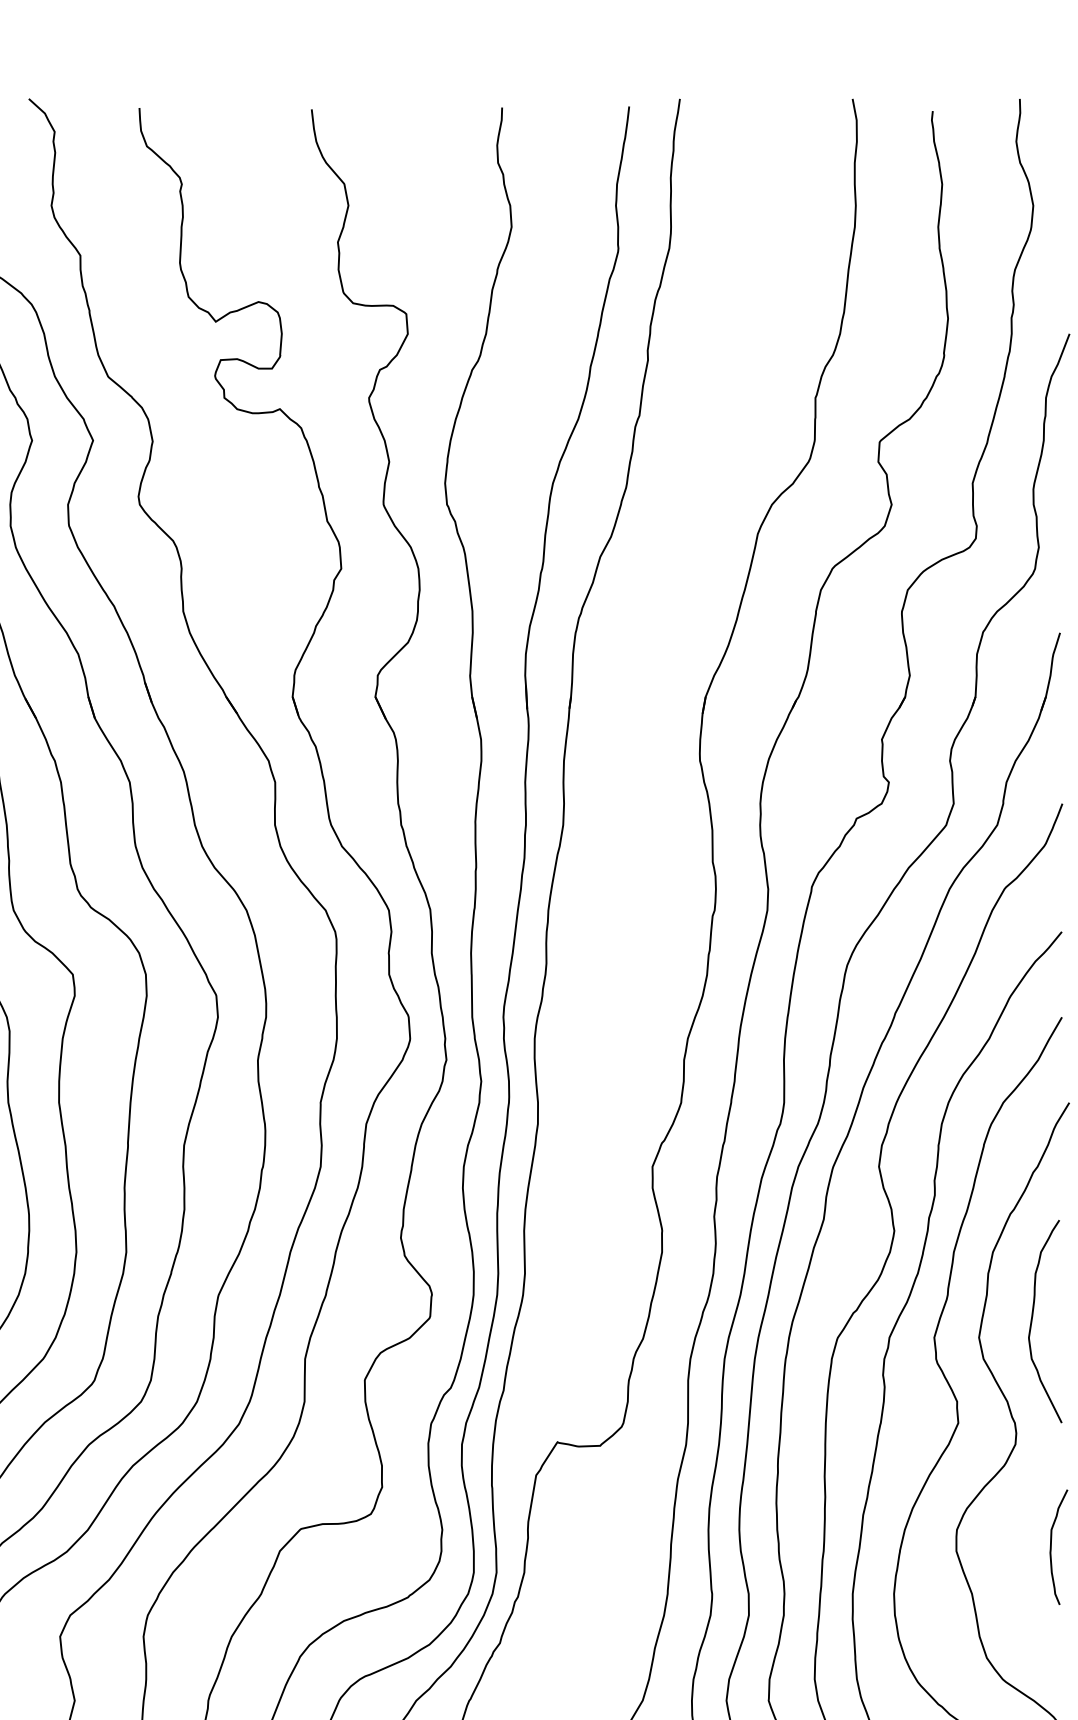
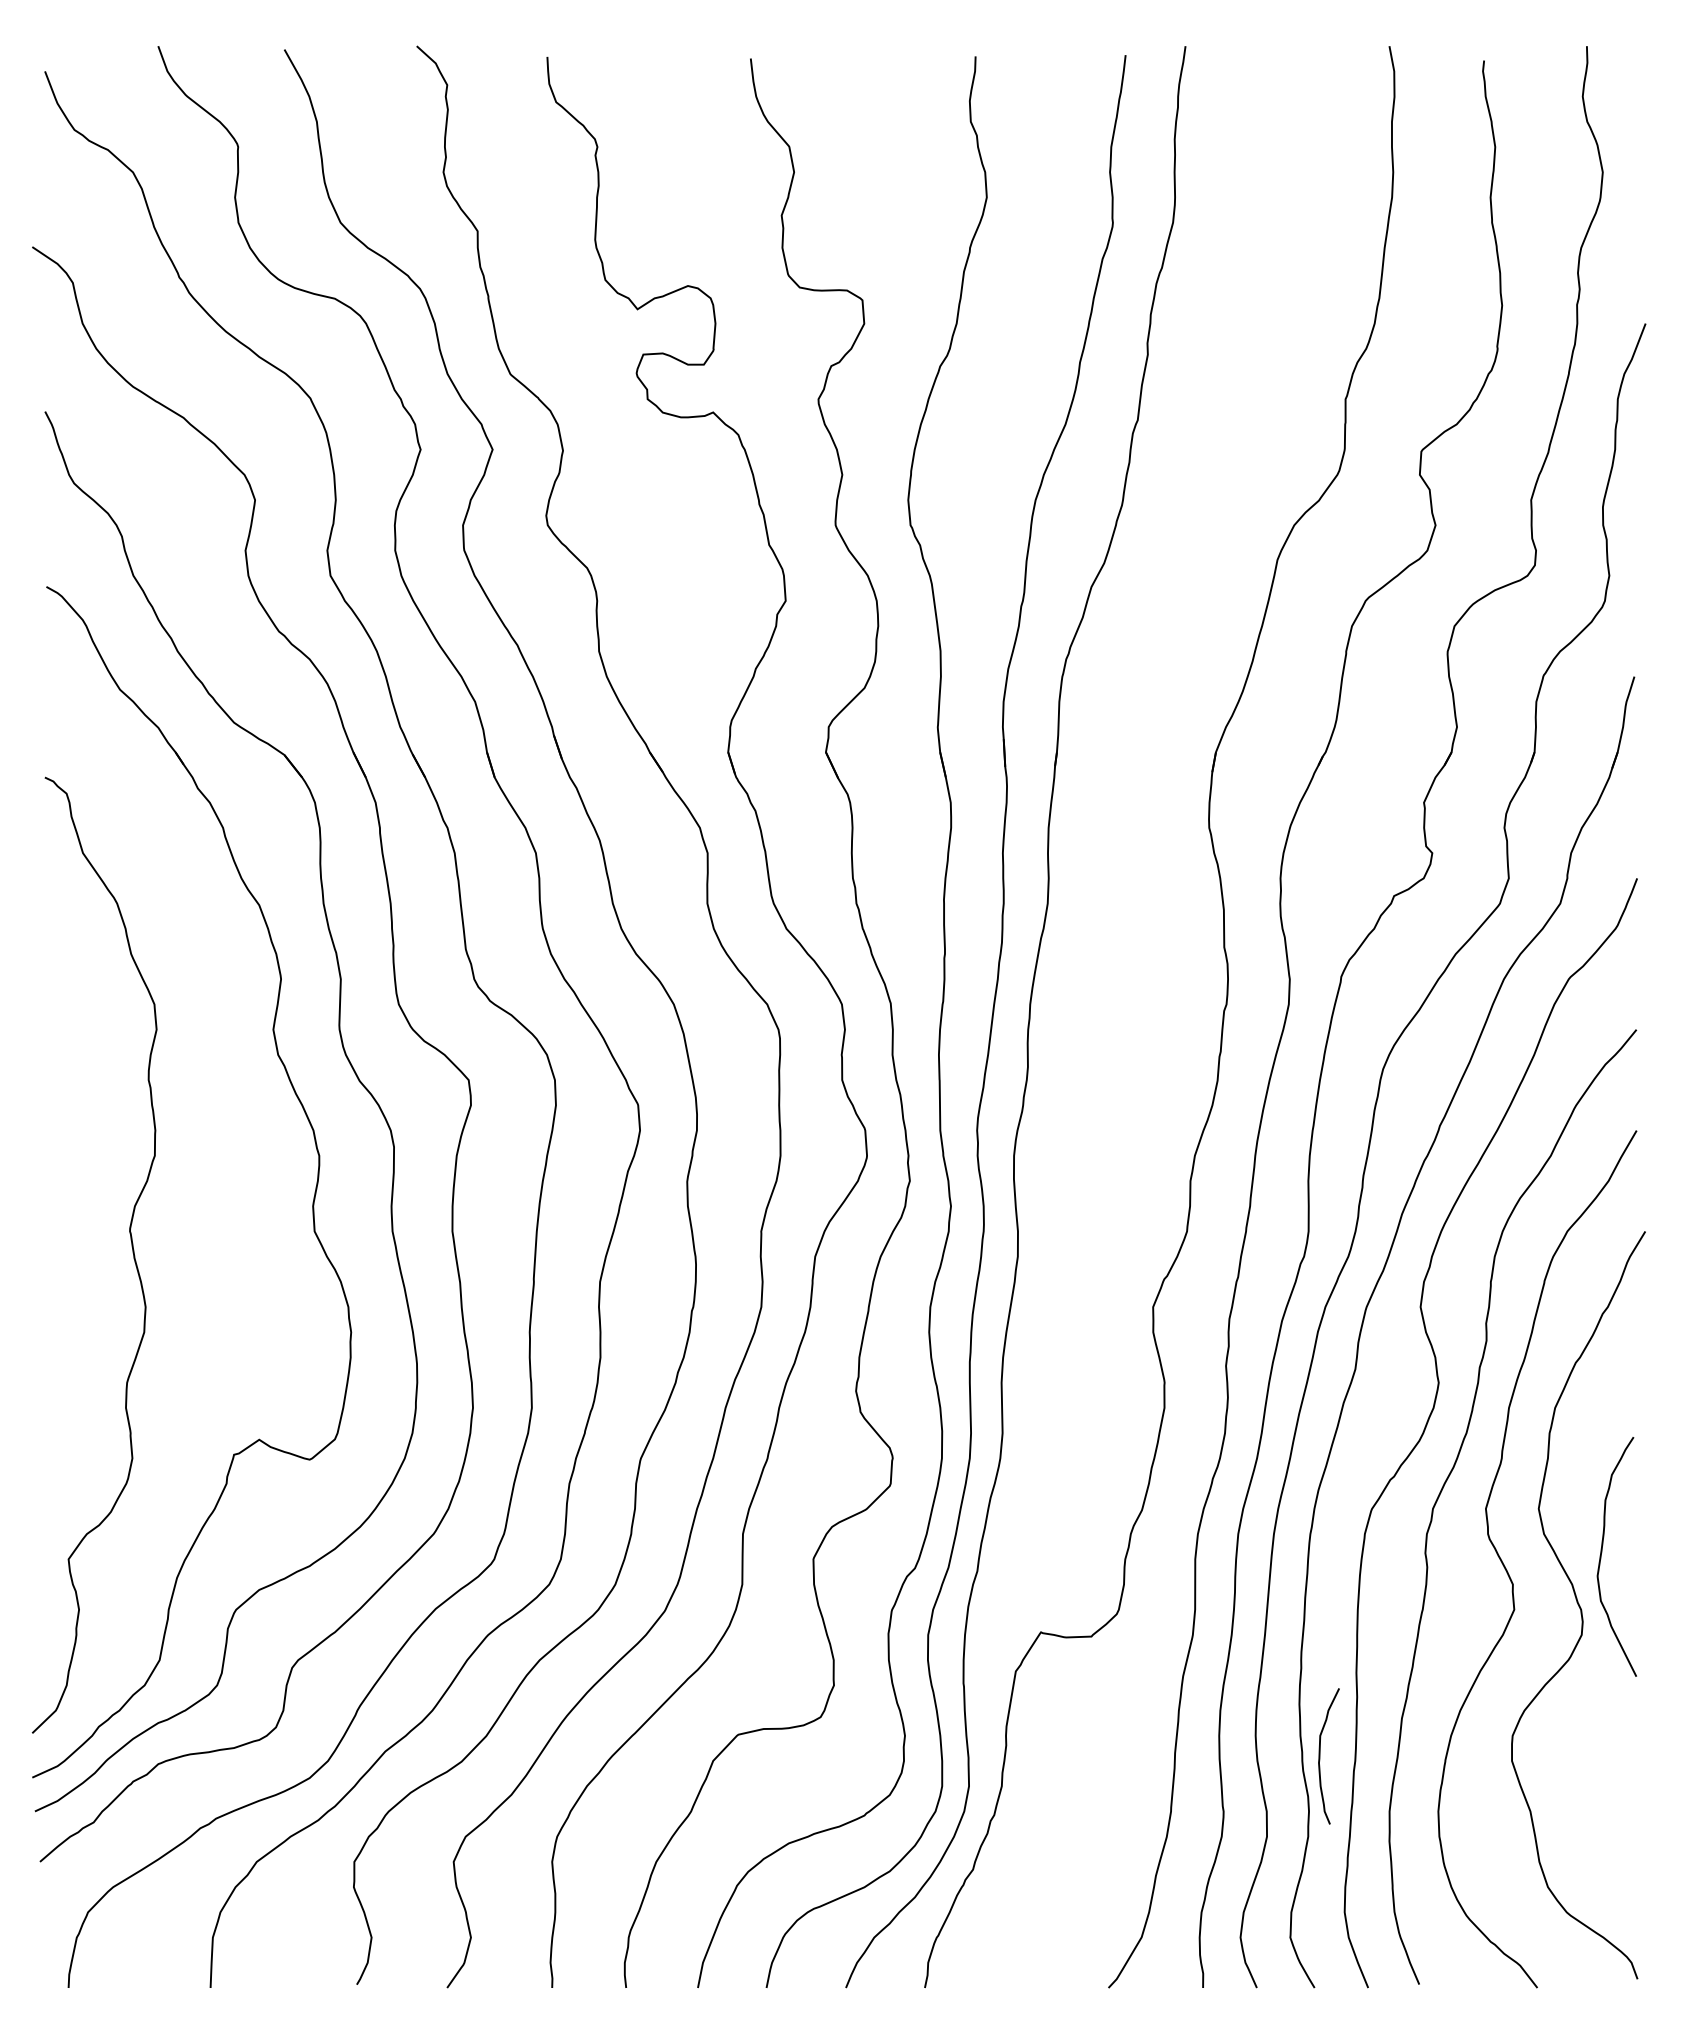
curve: (1033, 1317) -> (1602, 1552), moved
curve: (1051, 1547) -> (1320, 1756), moved

